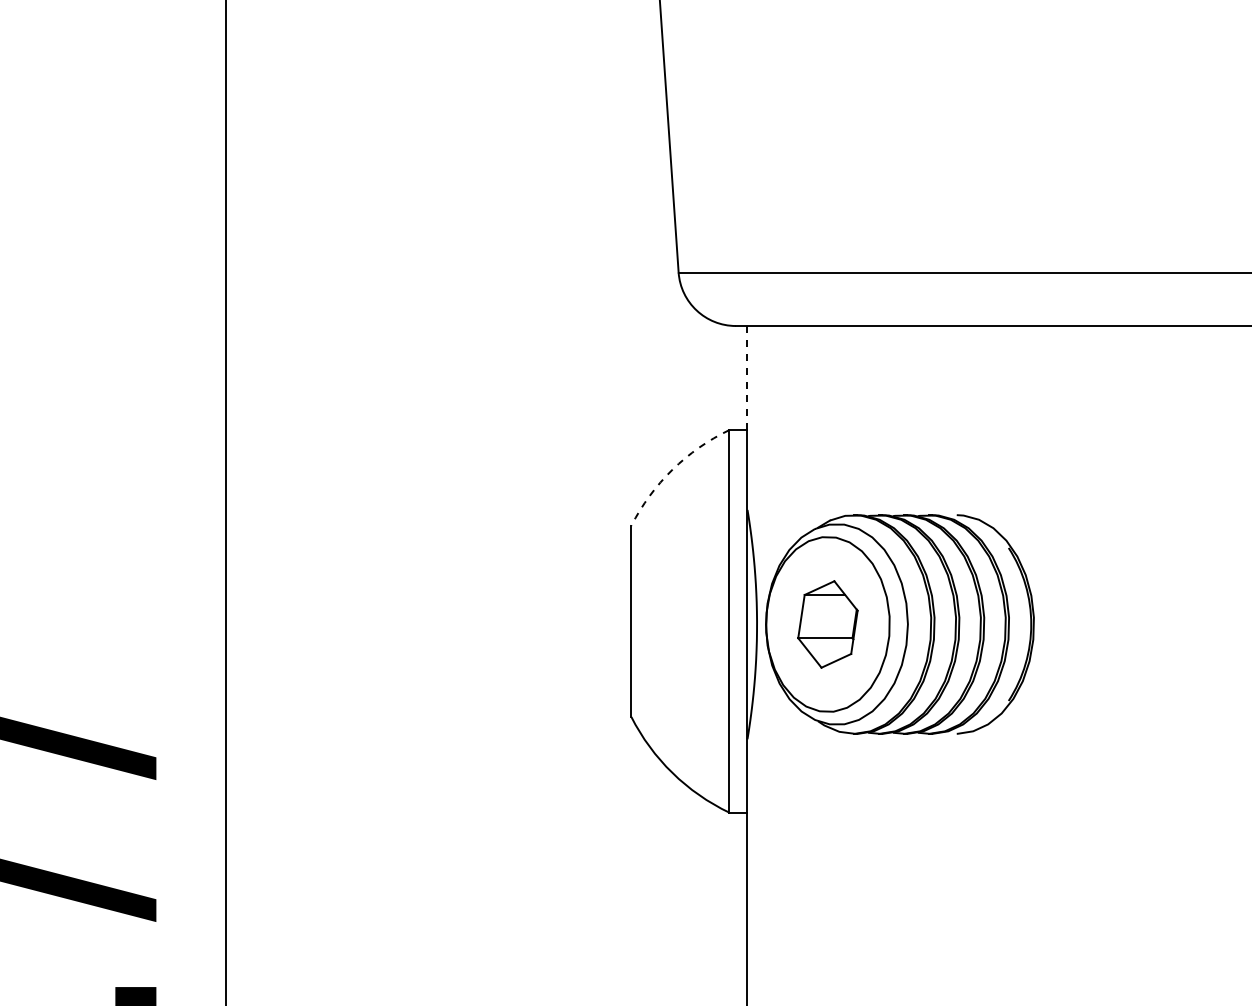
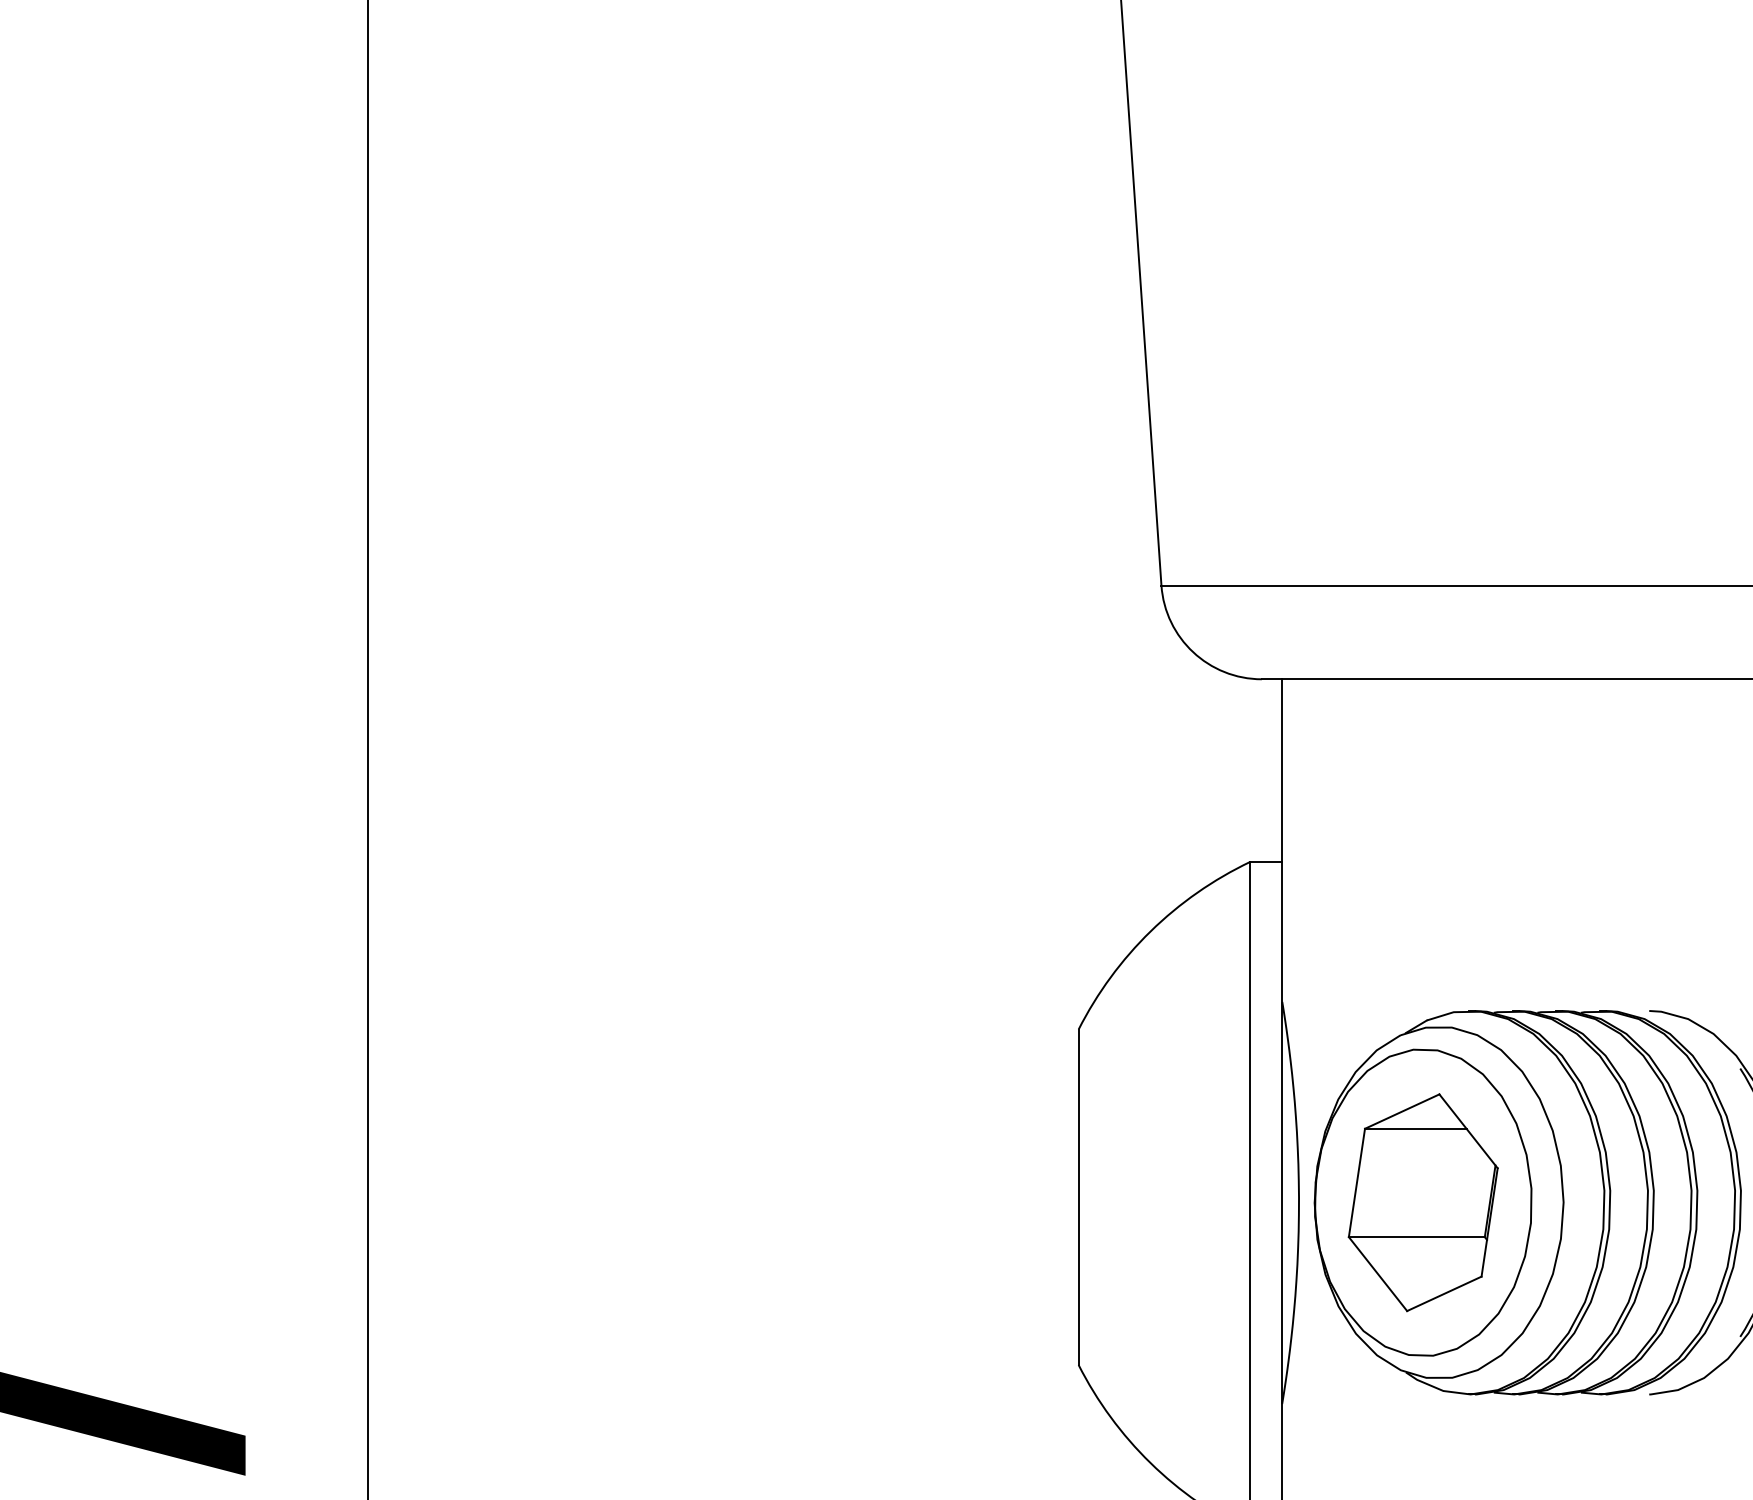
line: (747, 378) -> (1282, 771), dashed -> solid
arc: (672, 469) -> (1150, 930), dashed -> solid
part: (827, 624) -> (1422, 1202), size x1.43

